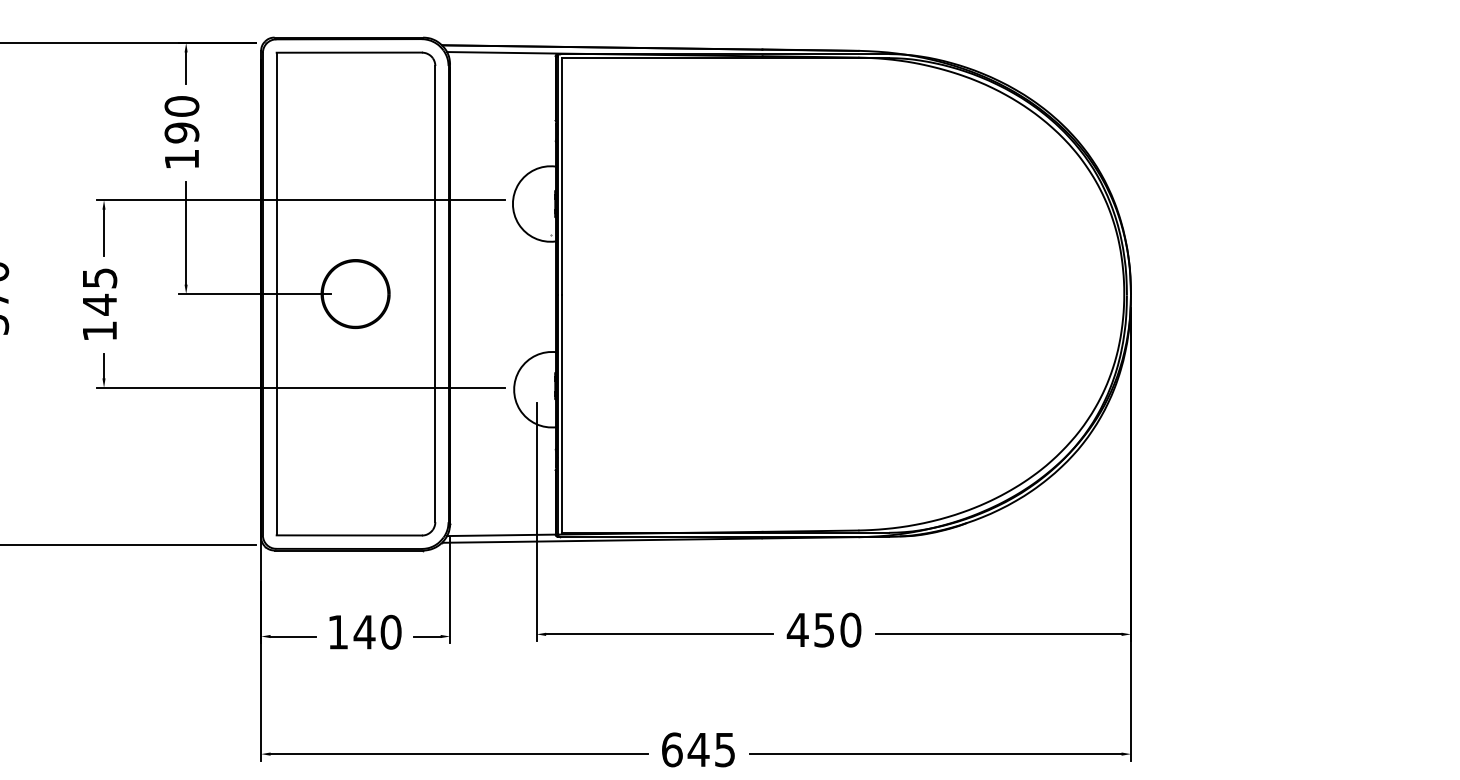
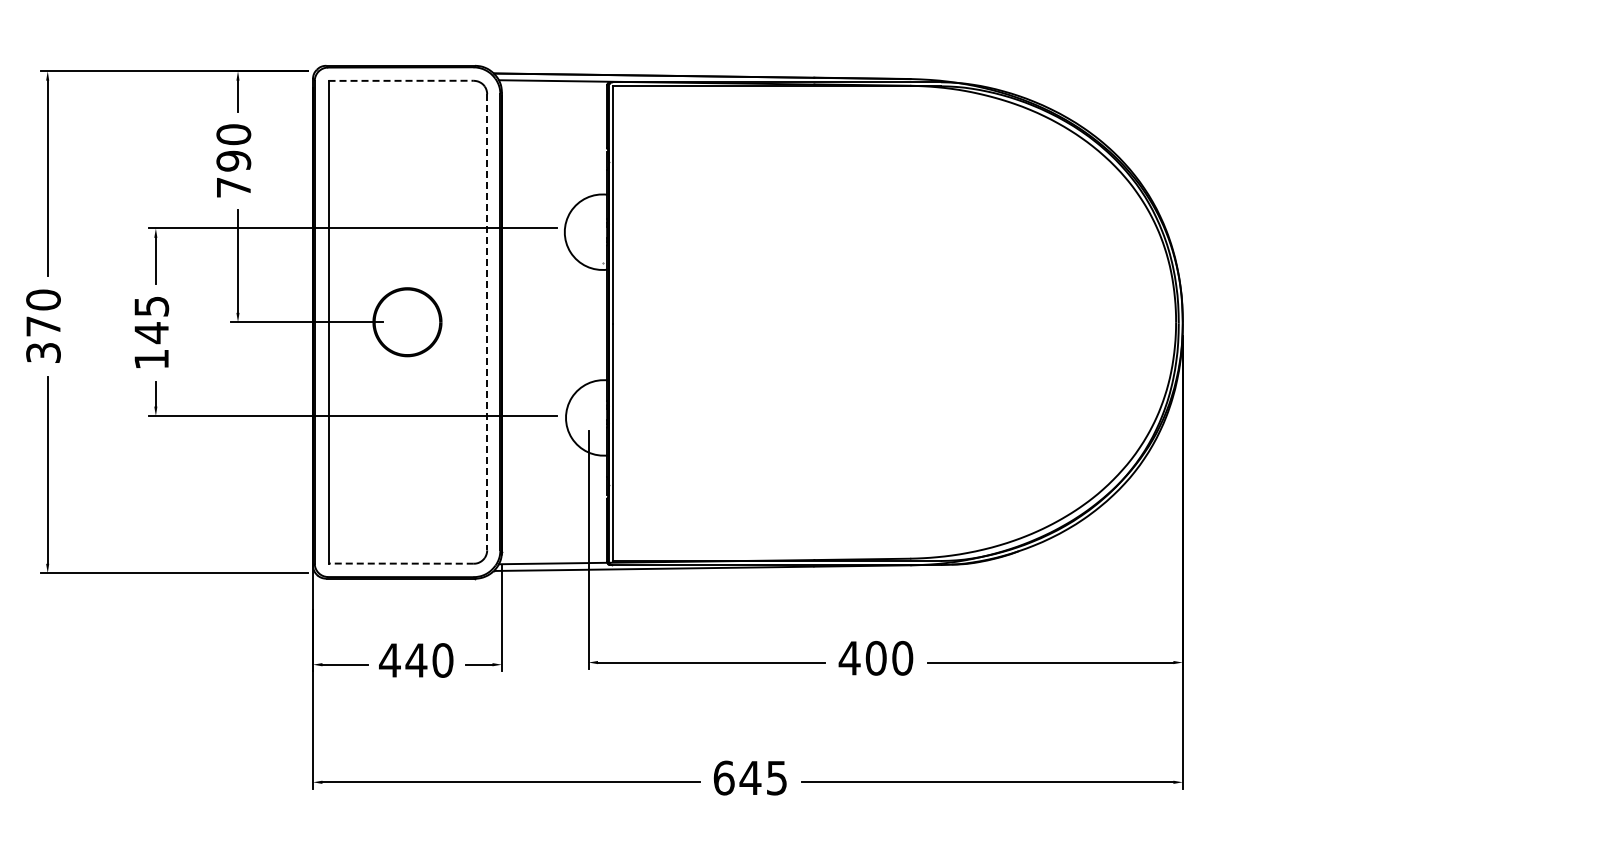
line: (349, 52) -> (401, 80), solid -> dashed
text: (181, 159) -> (233, 187), 190 -> 790
line: (435, 294) -> (487, 322), solid -> dashed
line: (349, 535) -> (401, 563), solid -> dashed
text: (823, 629) -> (875, 657), 450 -> 400
text: (337, 632) -> (389, 660), 140 -> 440

